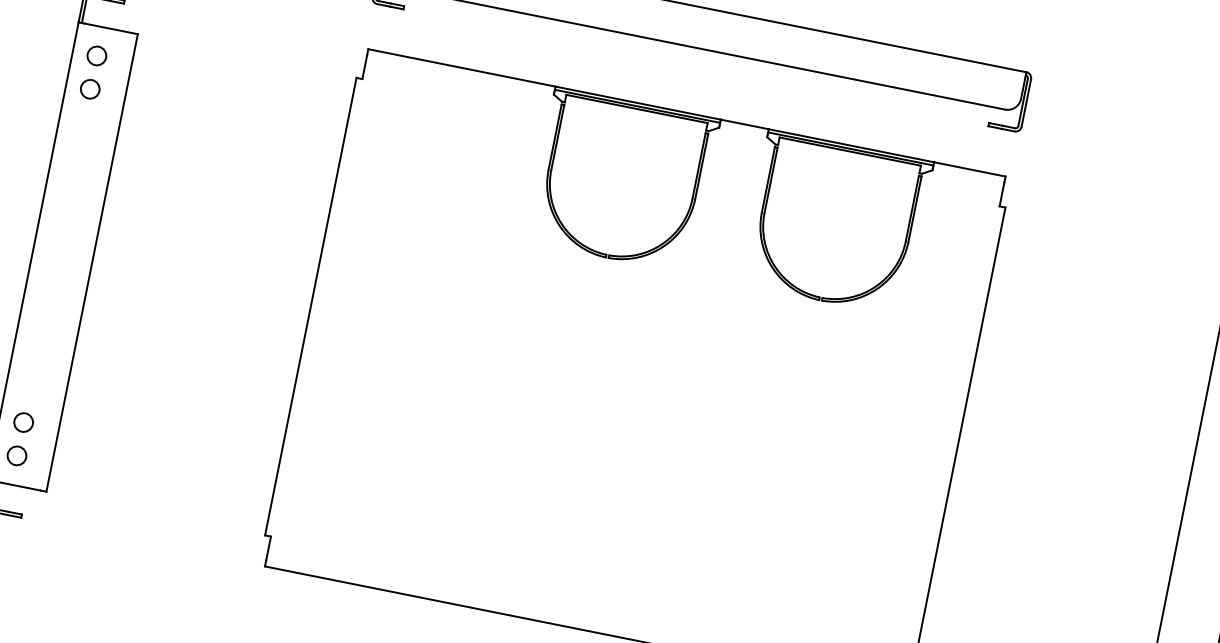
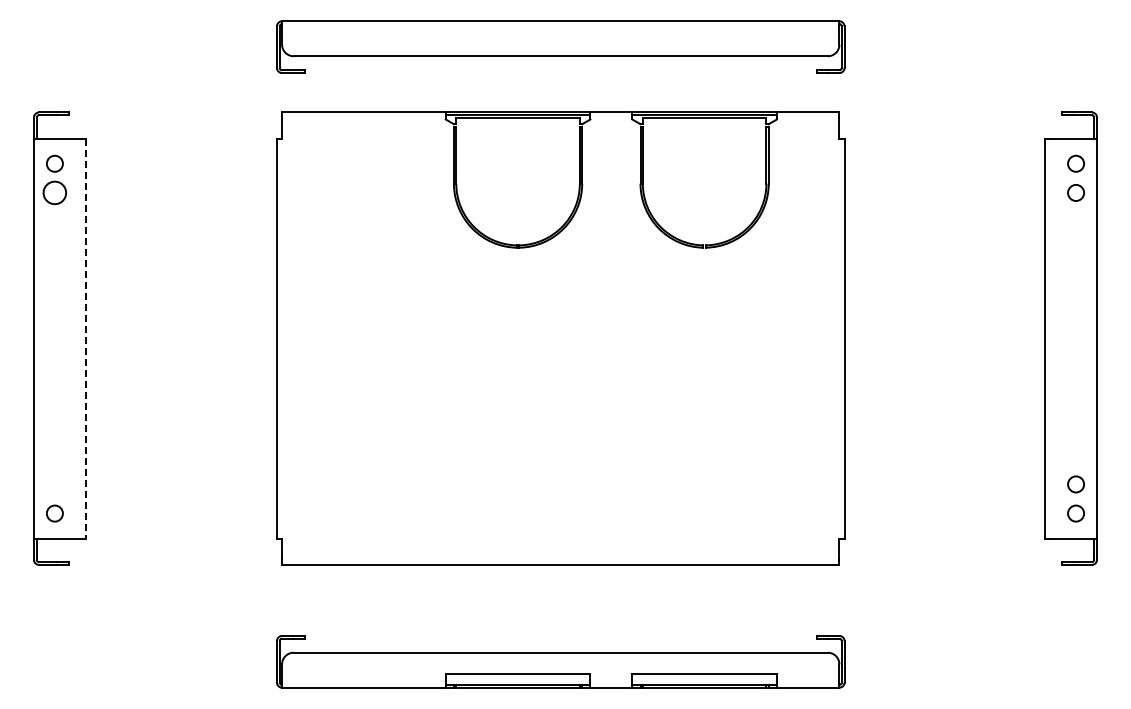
circle: (89, 88) -> (54, 192), size x1.4
line: (91, 263) -> (85, 339), solid -> dashed
circle: (23, 422) -> (54, 484), removed

